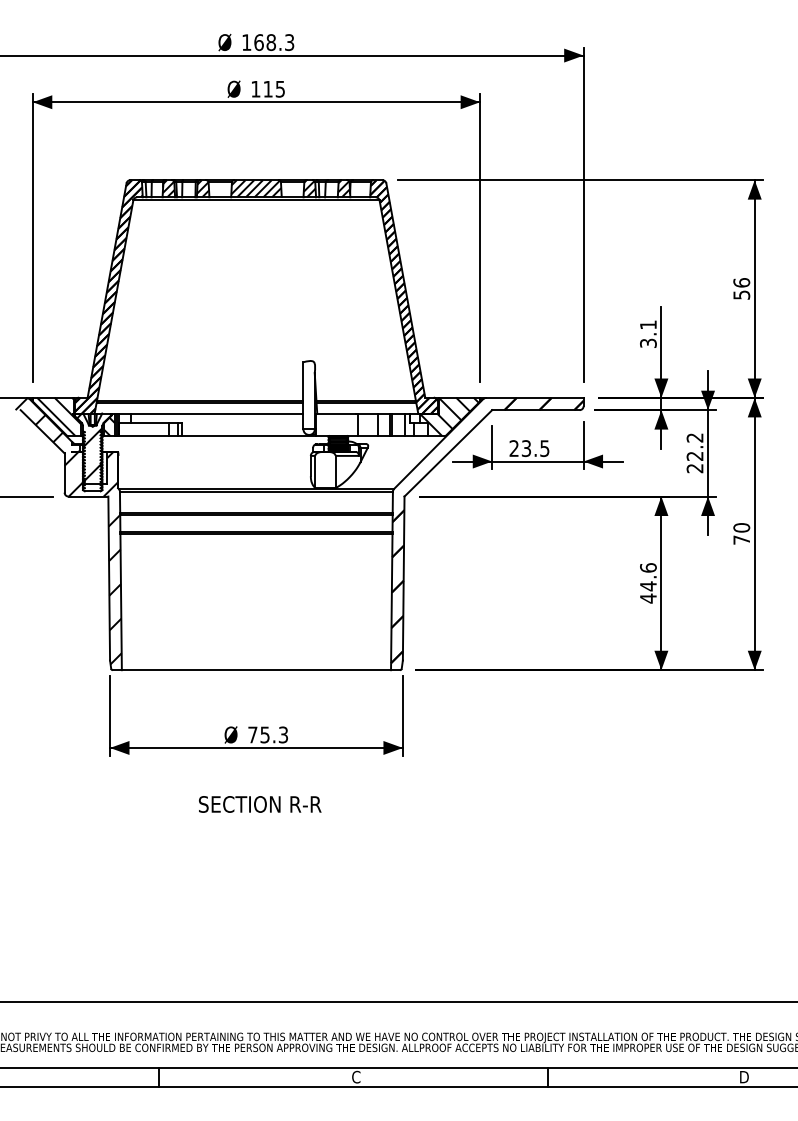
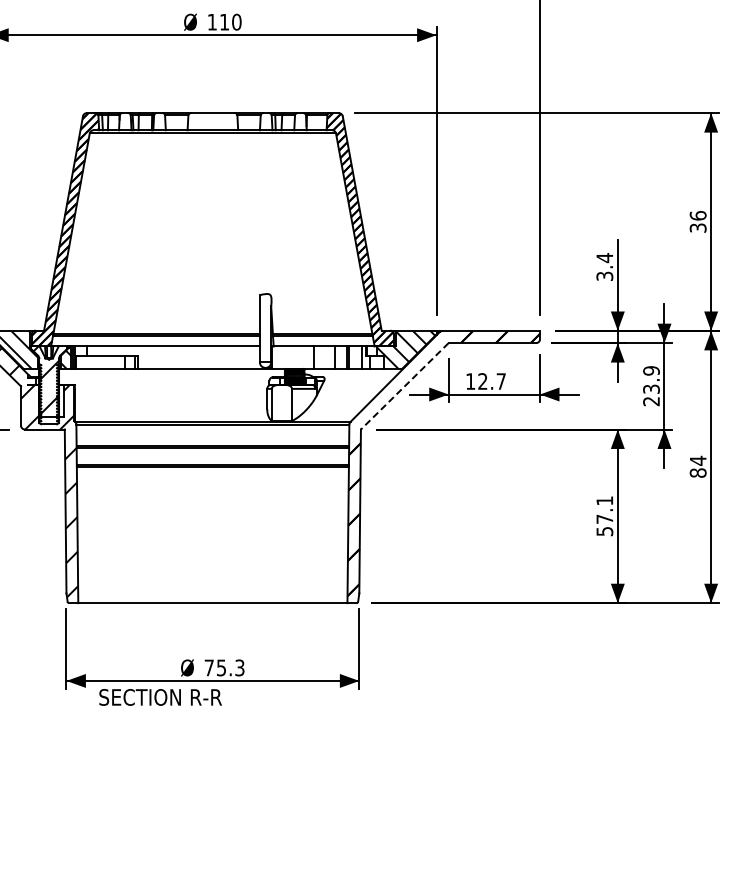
text: (280, 88) -> (236, 21), 115 -> 110
hatch: (168, 188) -> (124, 121), removed
hatch: (203, 188) -> (159, 121), removed
hatch: (256, 188) -> (212, 121), removed
hatch: (309, 188) -> (265, 121), removed
hatch: (343, 188) -> (299, 121), removed
text: (741, 294) -> (697, 227), 56 -> 36
text: (648, 325) -> (604, 258), 3.1 -> 3.4
text: (694, 446) -> (650, 379), 22.2 -> 23.9
text: (529, 448) -> (485, 381), 23.5 -> 12.7
line: (448, 453) -> (404, 386), solid -> dashed
text: (741, 533) -> (697, 466), 70 -> 84
text: (648, 583) -> (604, 516), 44.6 -> 57.1
text: (260, 804) -> (160, 697), moved

